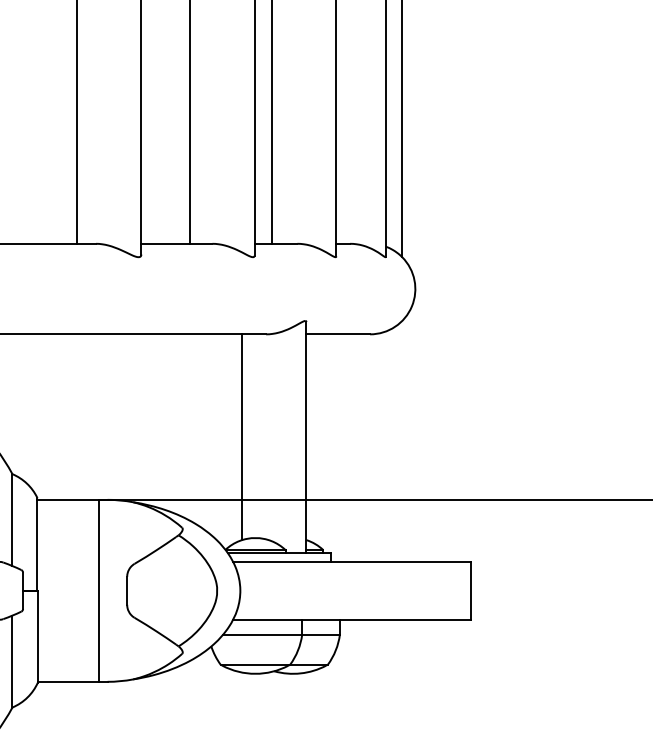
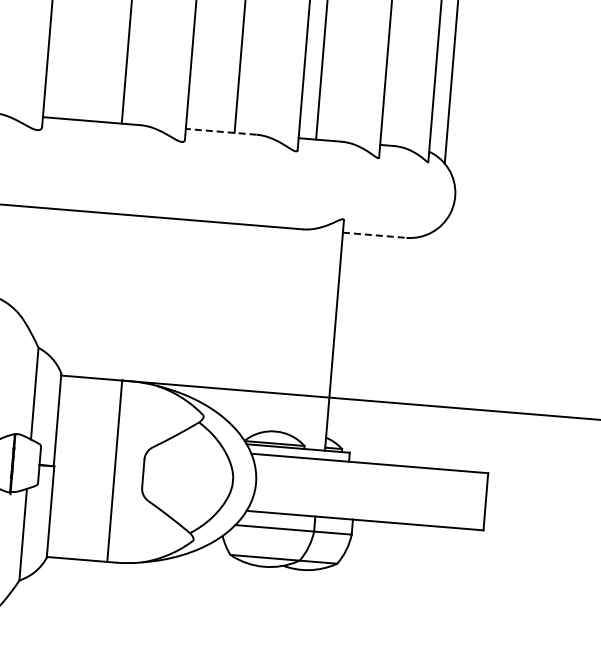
line: (176, 243) -> (220, 131), solid -> dashed
line: (338, 334) -> (374, 235), solid -> dashed
line: (242, 437) -> (270, 330), removed

